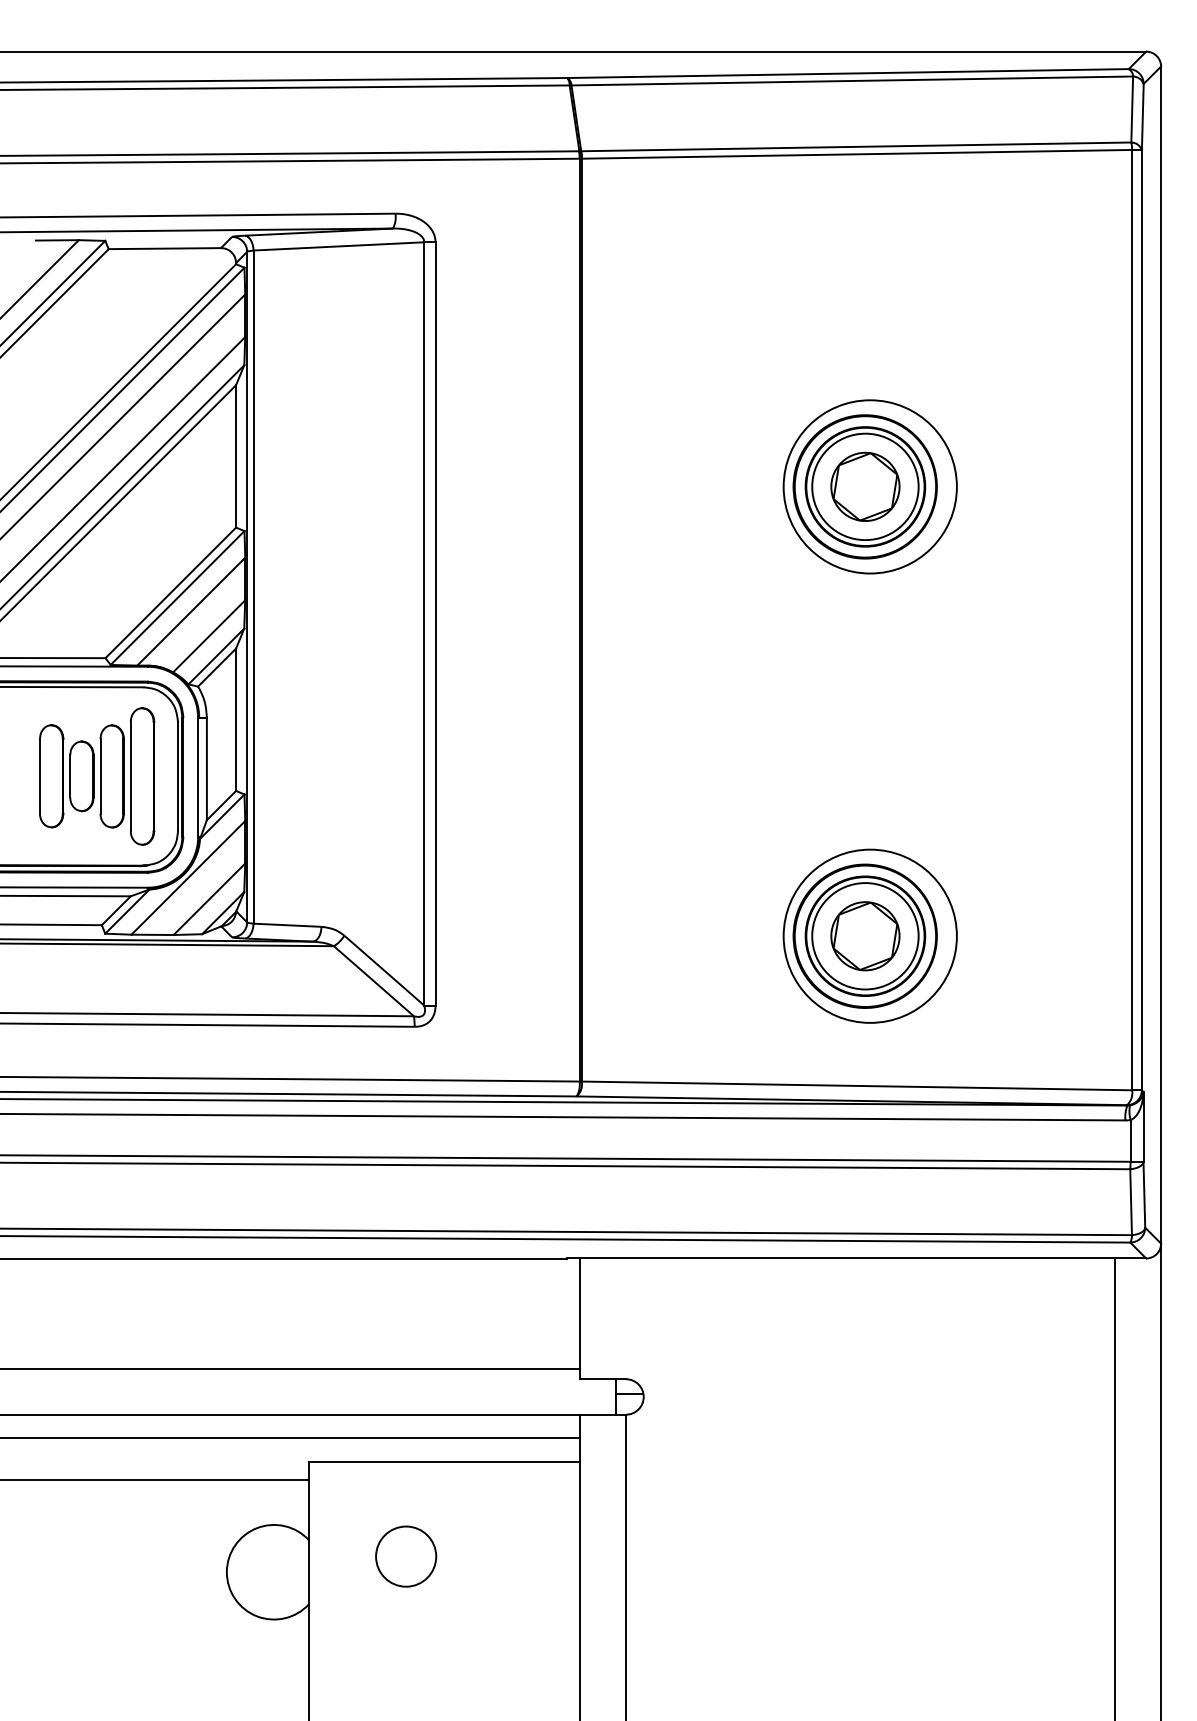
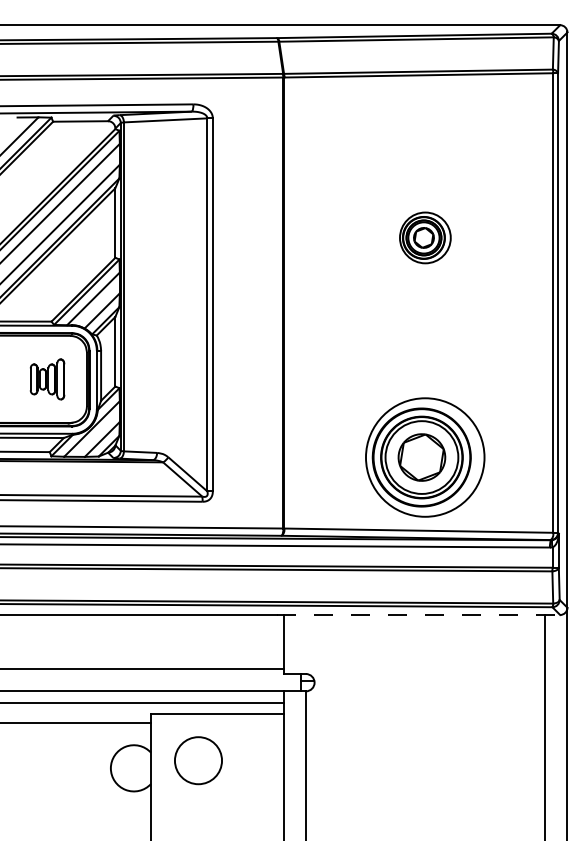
part: (870, 486) -> (425, 237), size x0.6
part: (97, 776) -> (47, 379), size x0.6
part: (870, 936) -> (425, 457), size x1.4
line: (856, 1257) -> (418, 614), solid -> dashed
circle: (406, 1556) -> (198, 760), size x1.6

